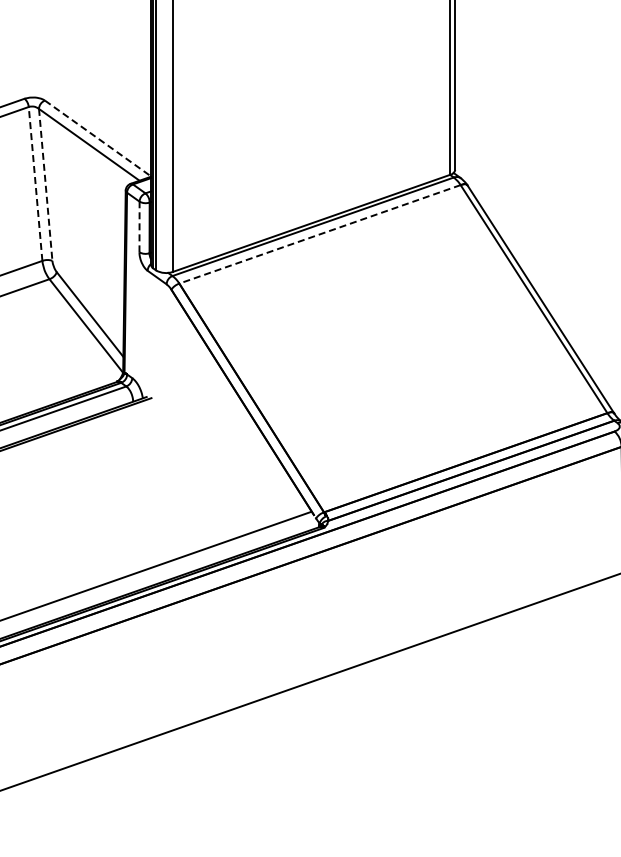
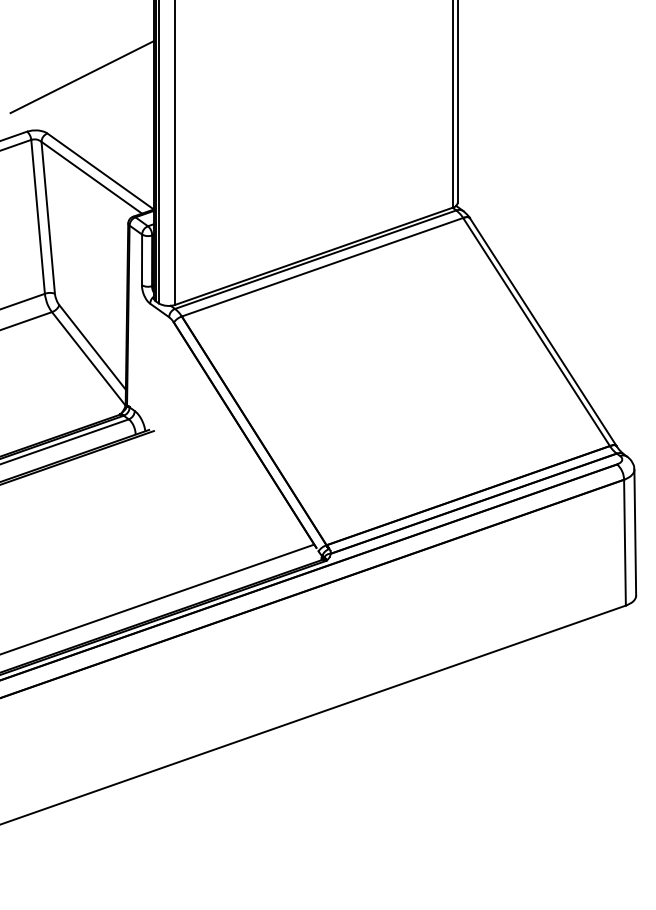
line: (78, 44) -> (81, 77), added
line: (97, 138) -> (100, 171), dashed -> solid
line: (35, 183) -> (38, 216), dashed -> solid
line: (45, 185) -> (48, 218), dashed -> solid
line: (139, 226) -> (142, 259), dashed -> solid
line: (319, 234) -> (322, 267), dashed -> solid

